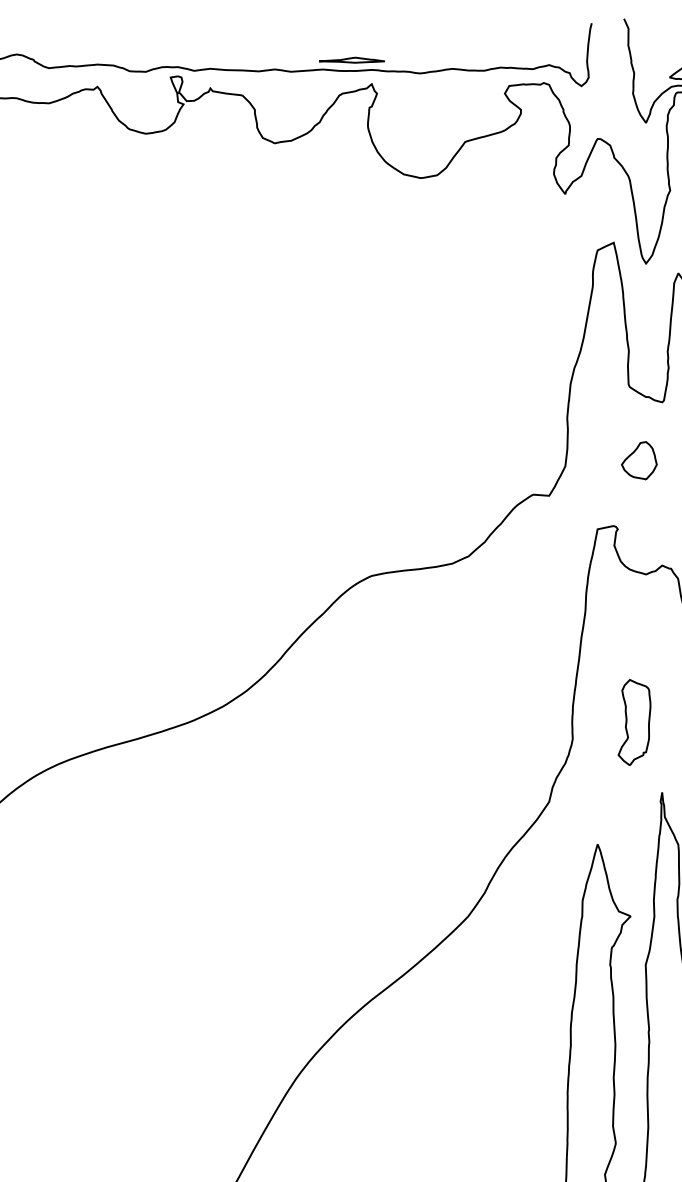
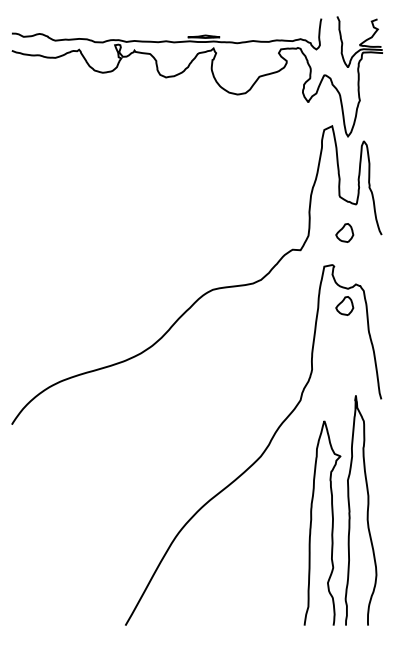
part: (638, 608) -> (344, 305), added
part: (634, 720) -> (342, 360), removed

